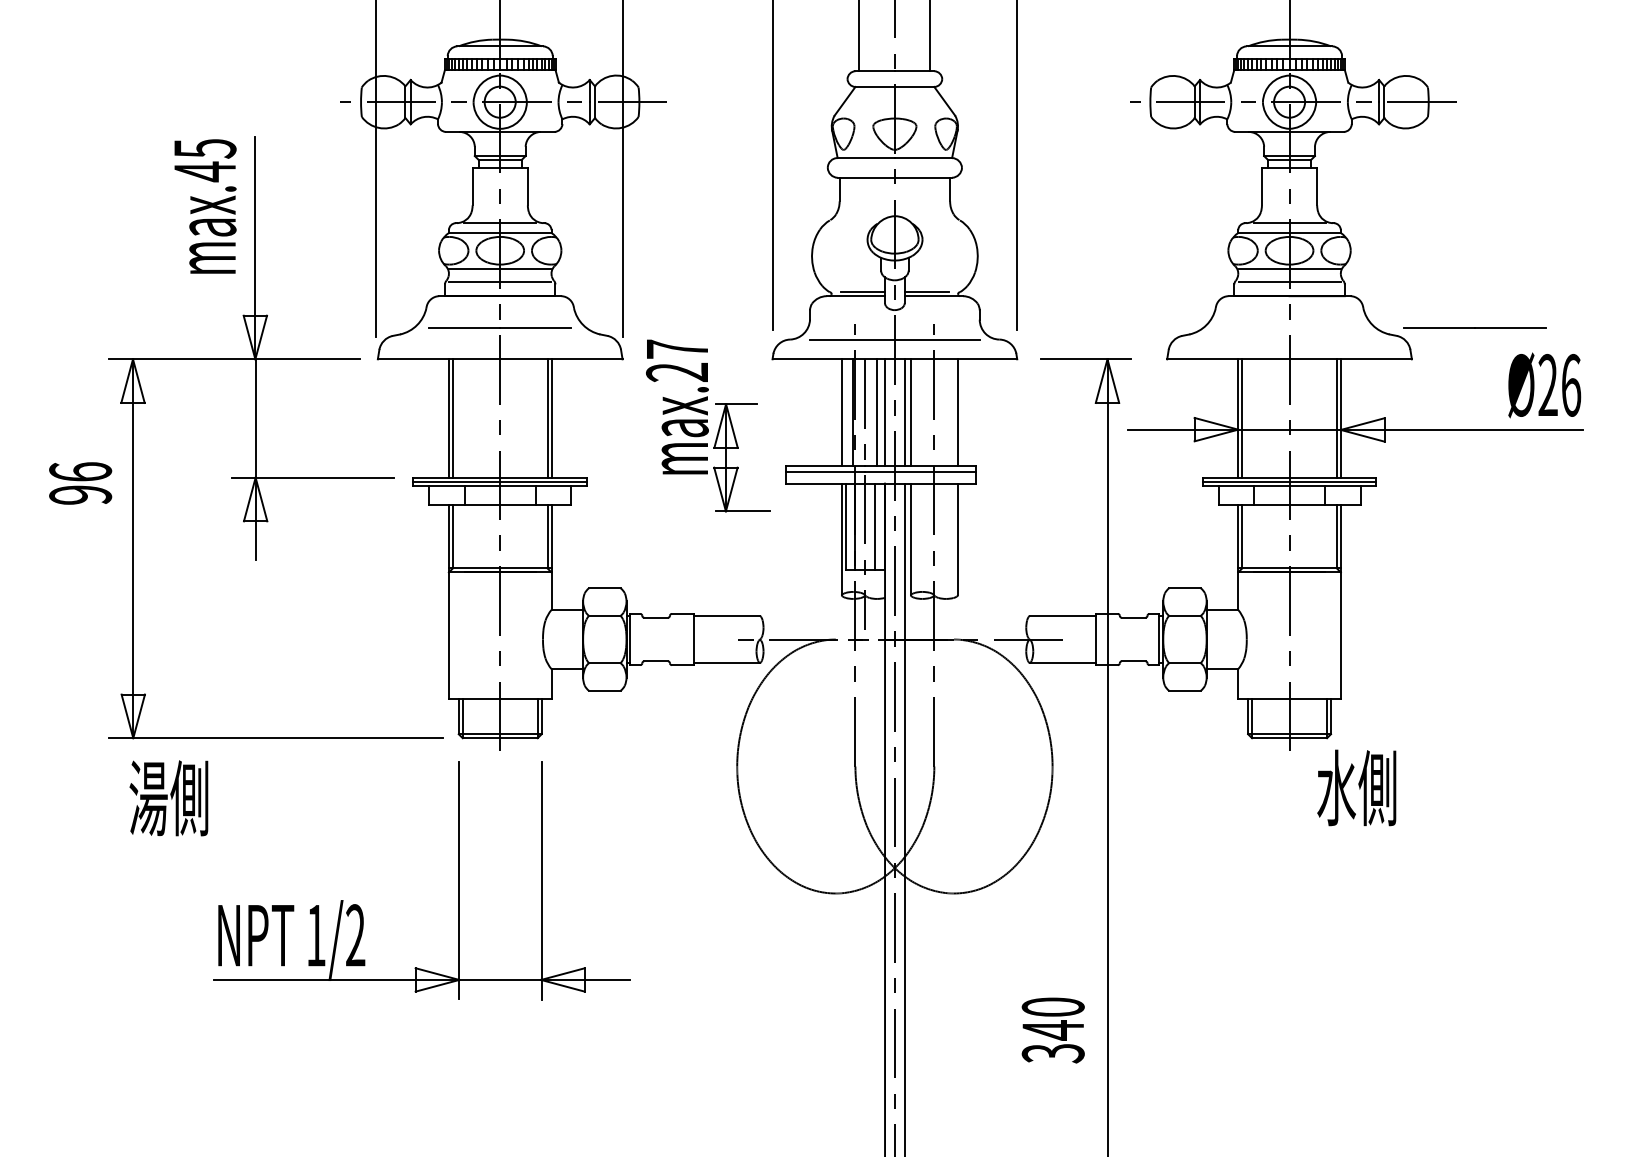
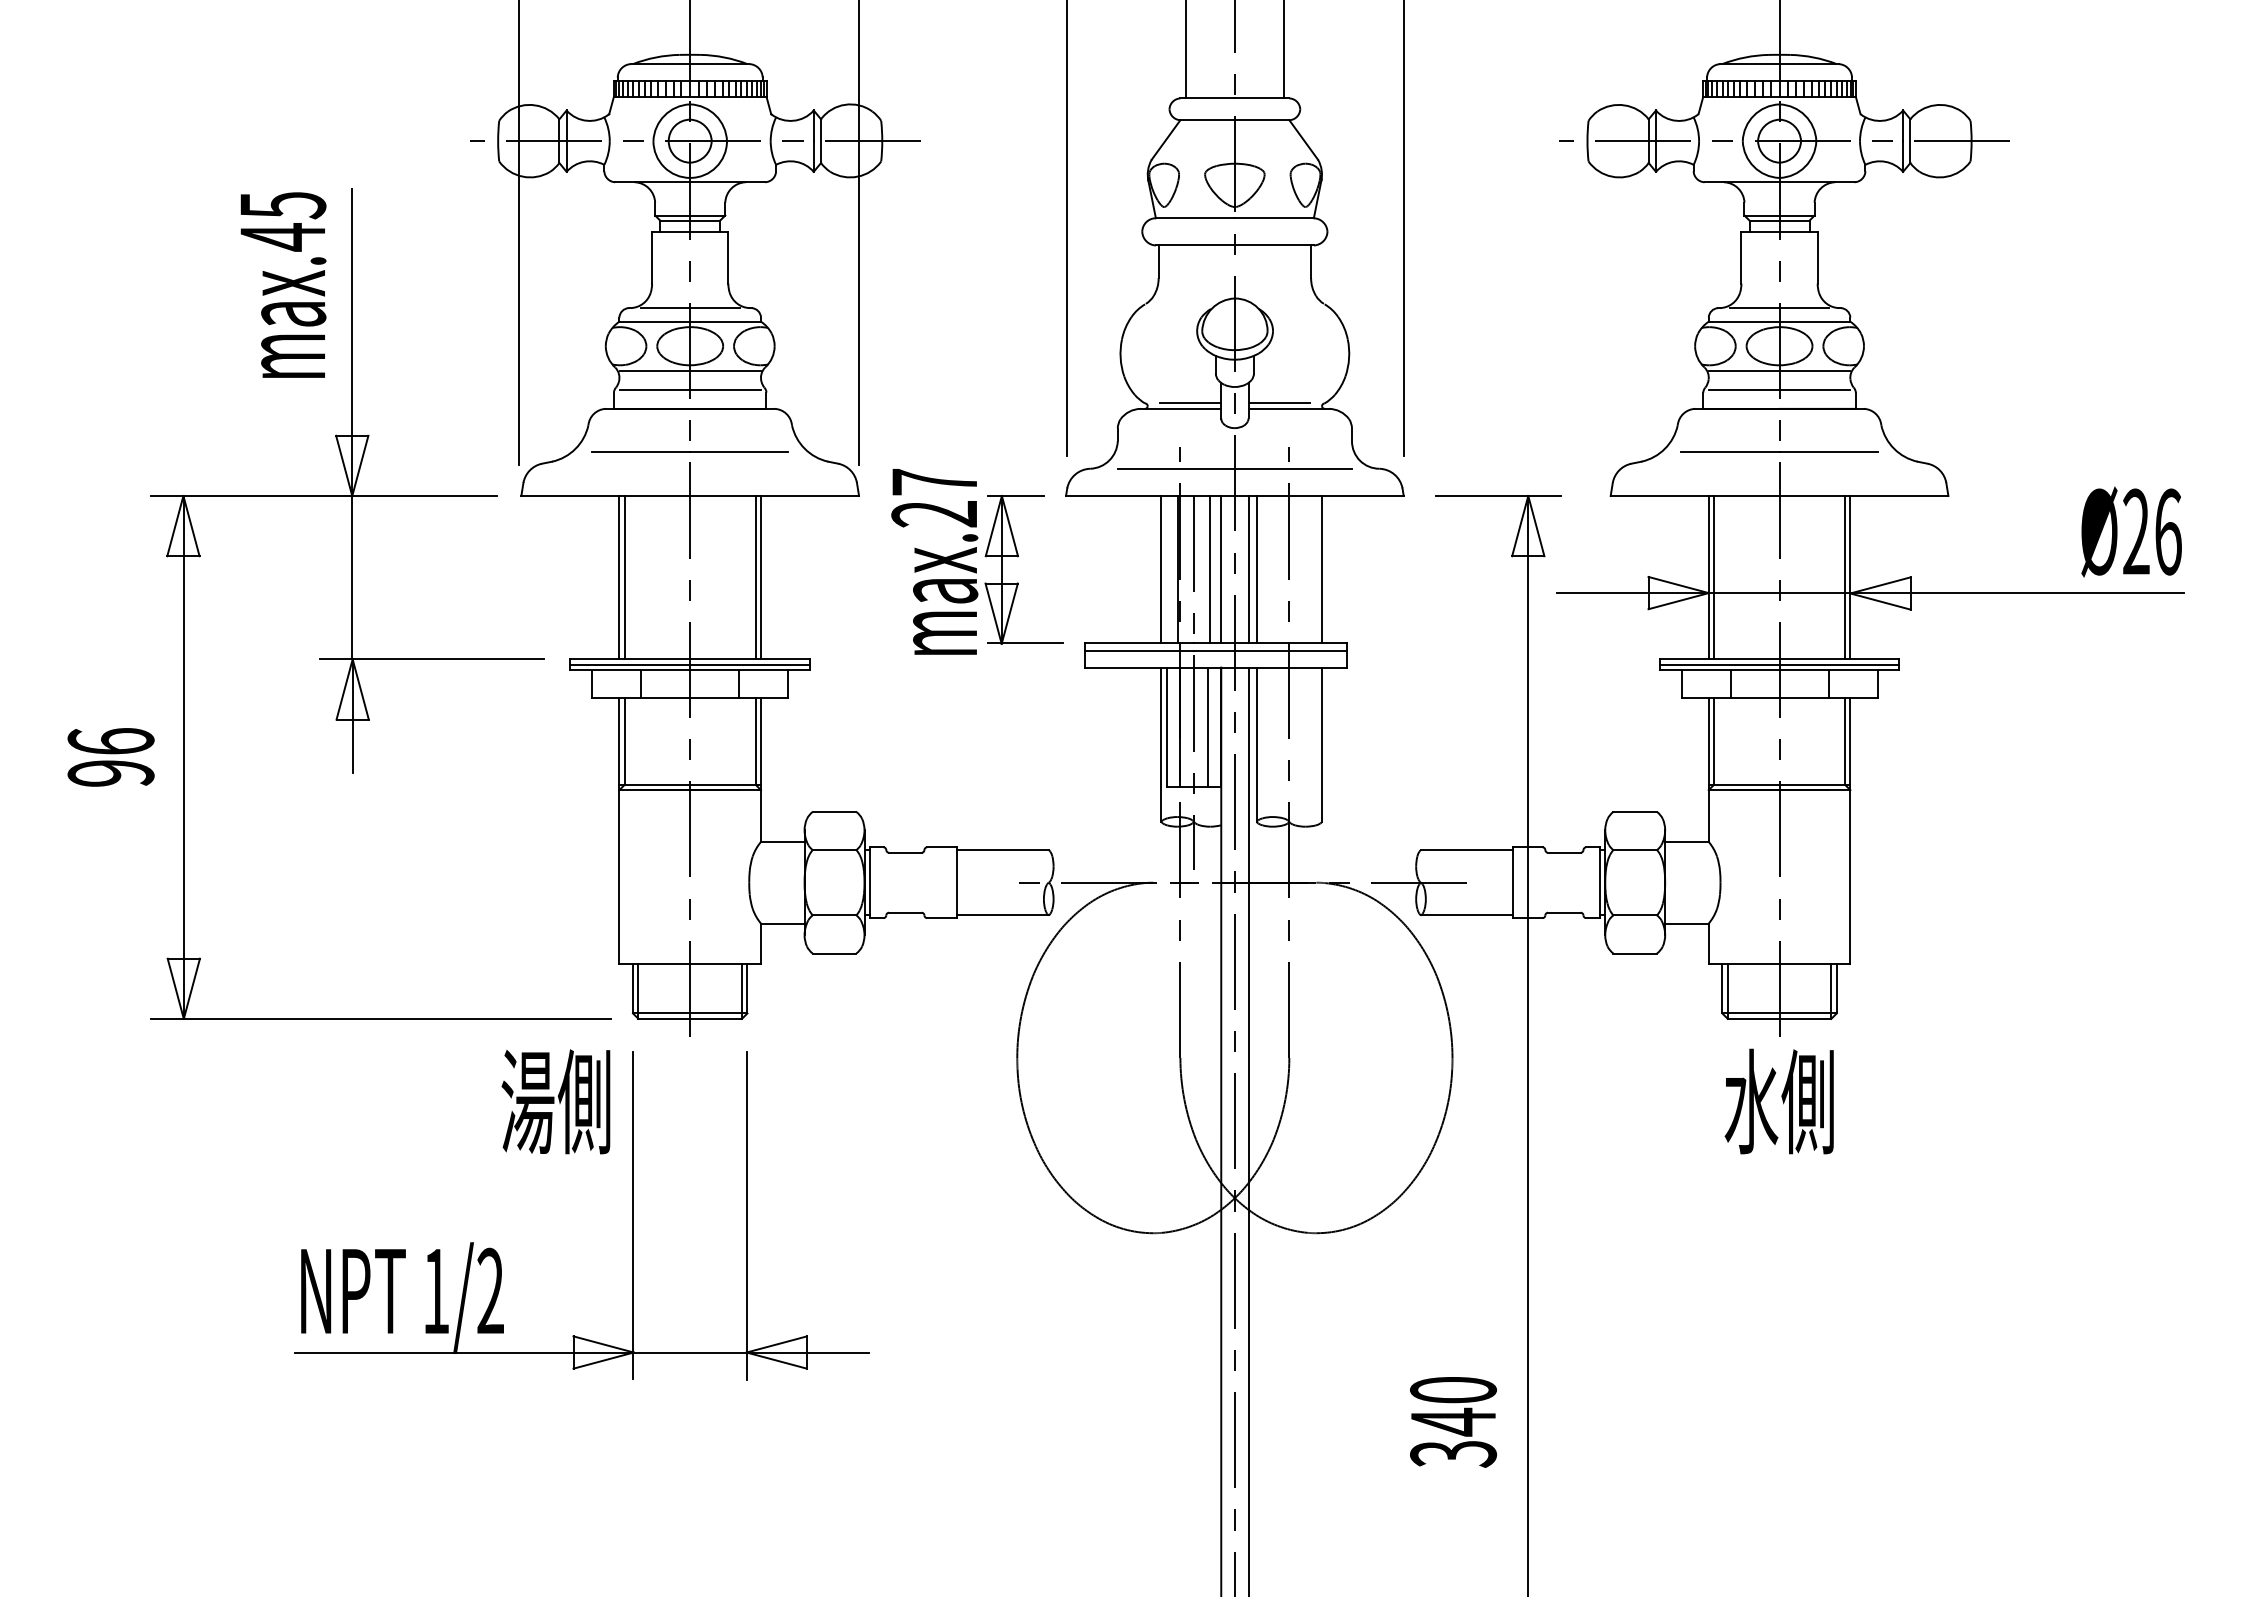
line: (1475, 327) -> (1779, 451), moved
part: (737, 448) -> (1017, 557), moved
text: (80, 483) -> (110, 757), moved
text: (1356, 787) -> (1778, 1101), moved
text: (168, 798) -> (555, 1101), moved

